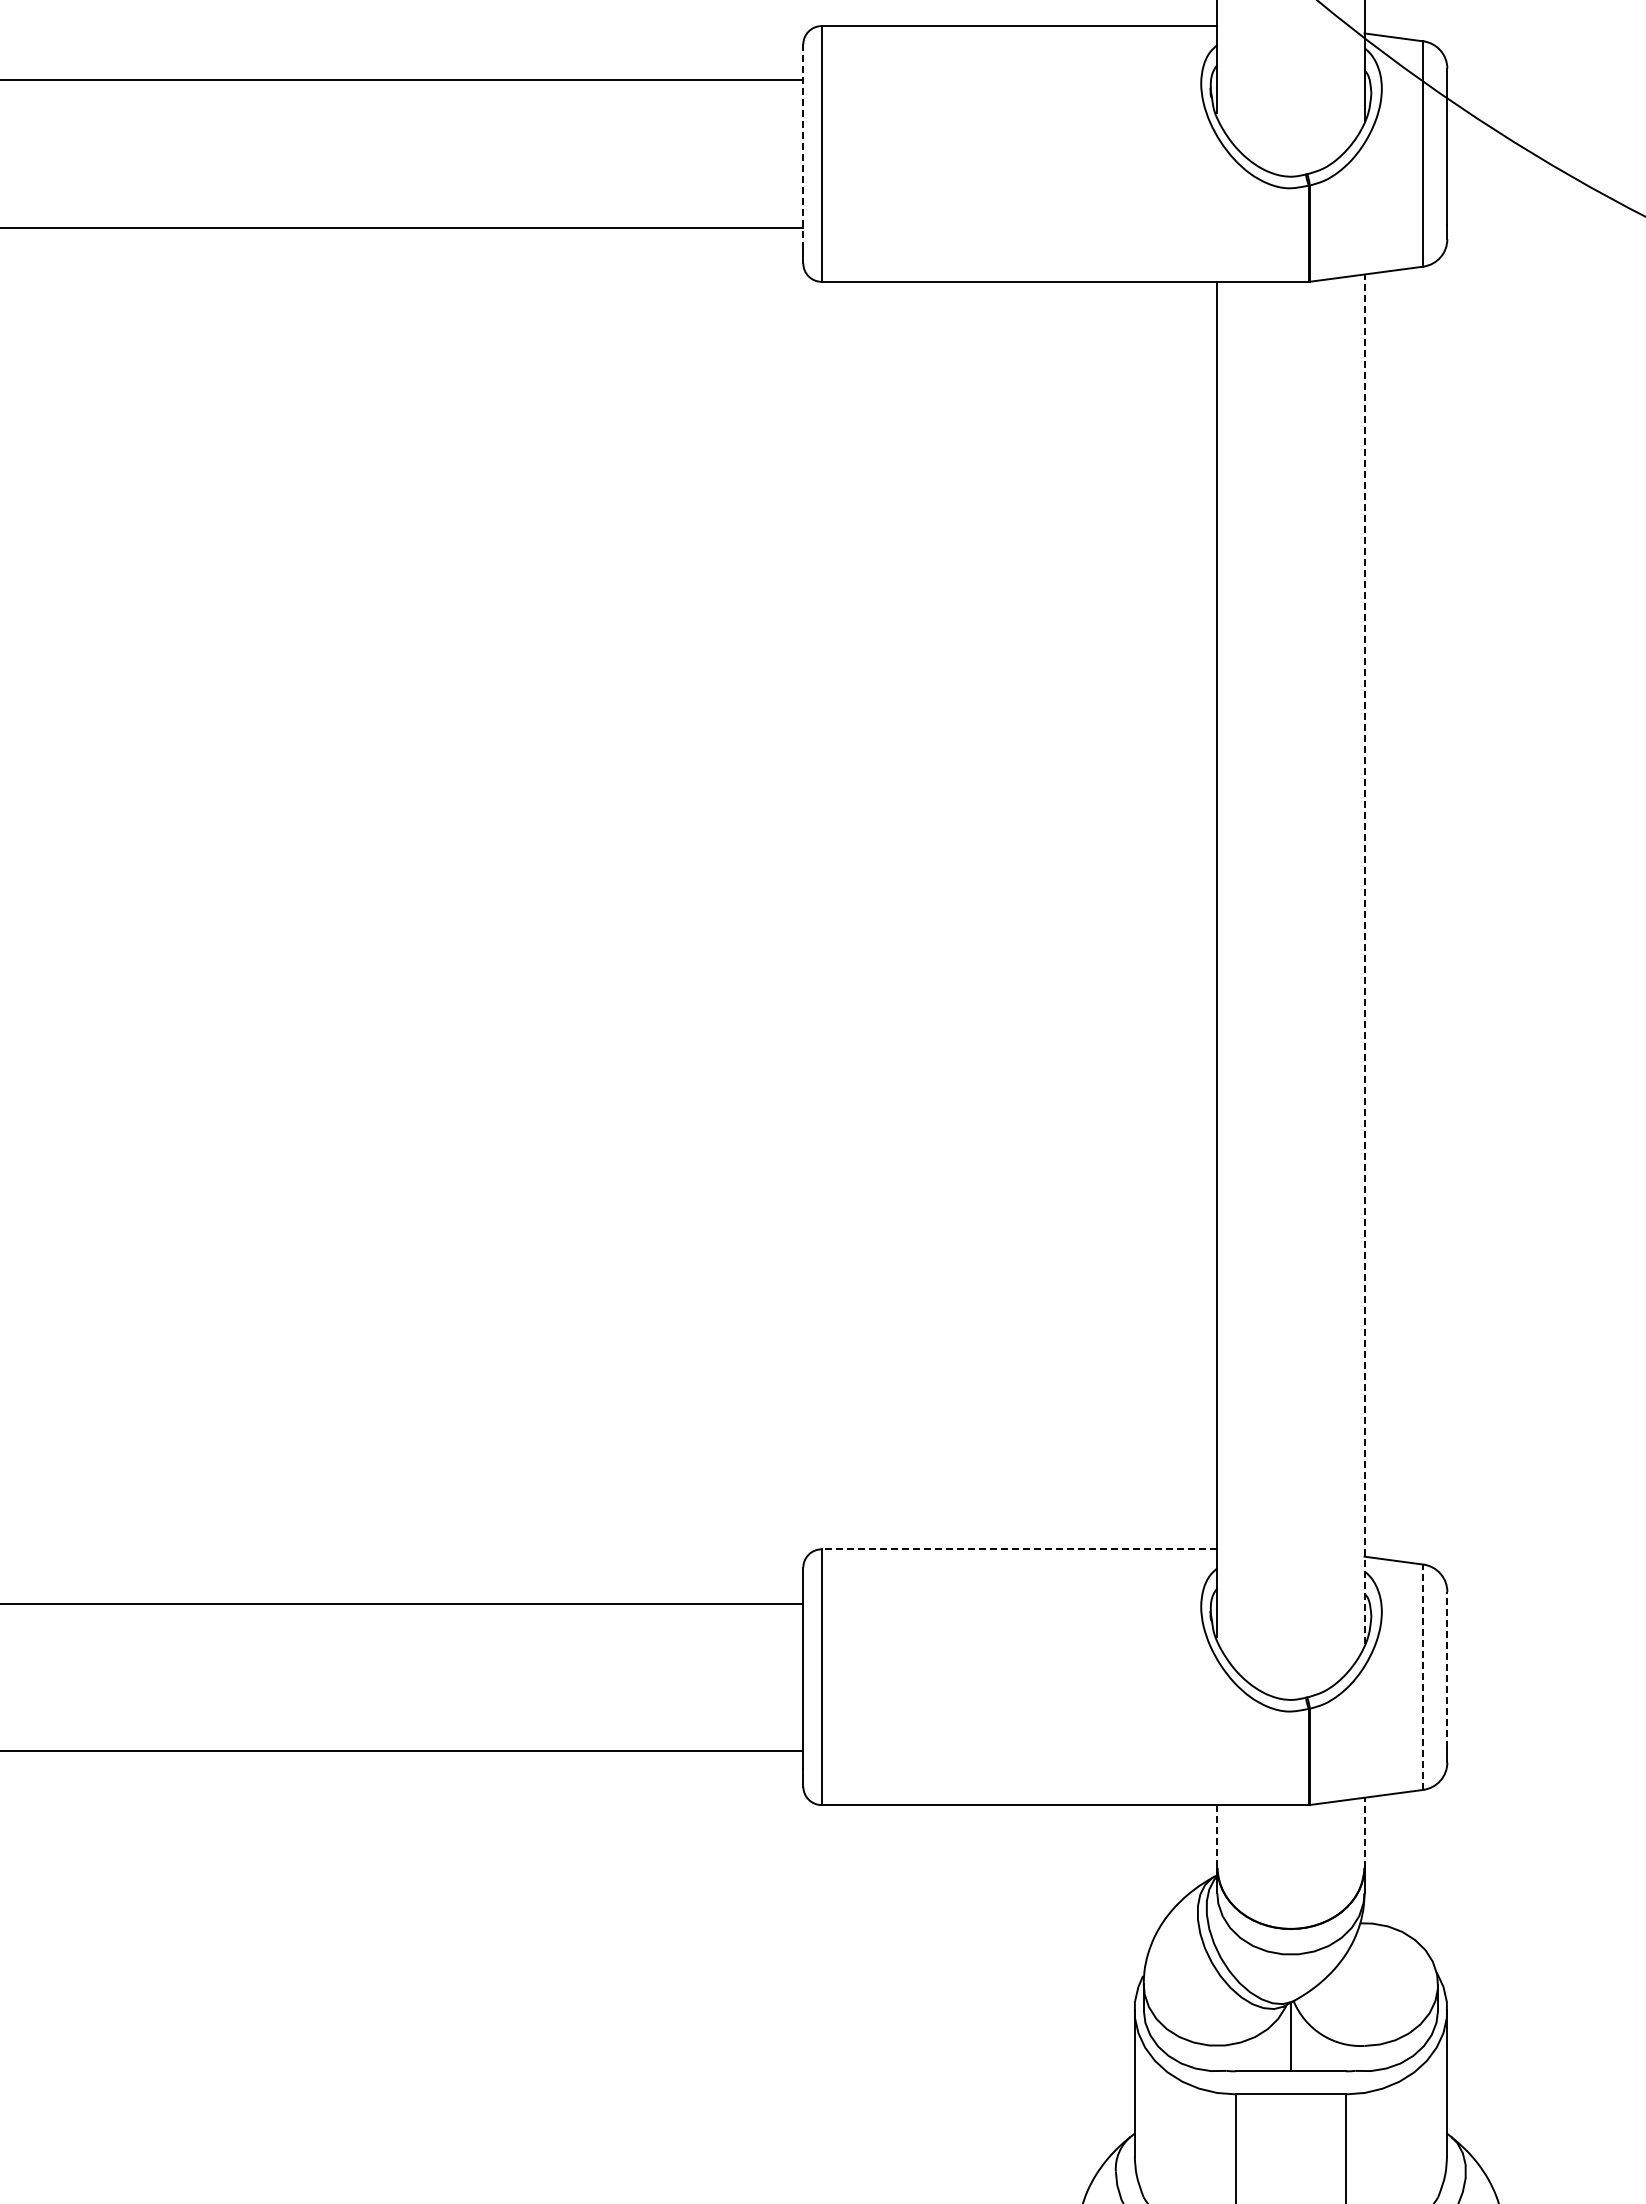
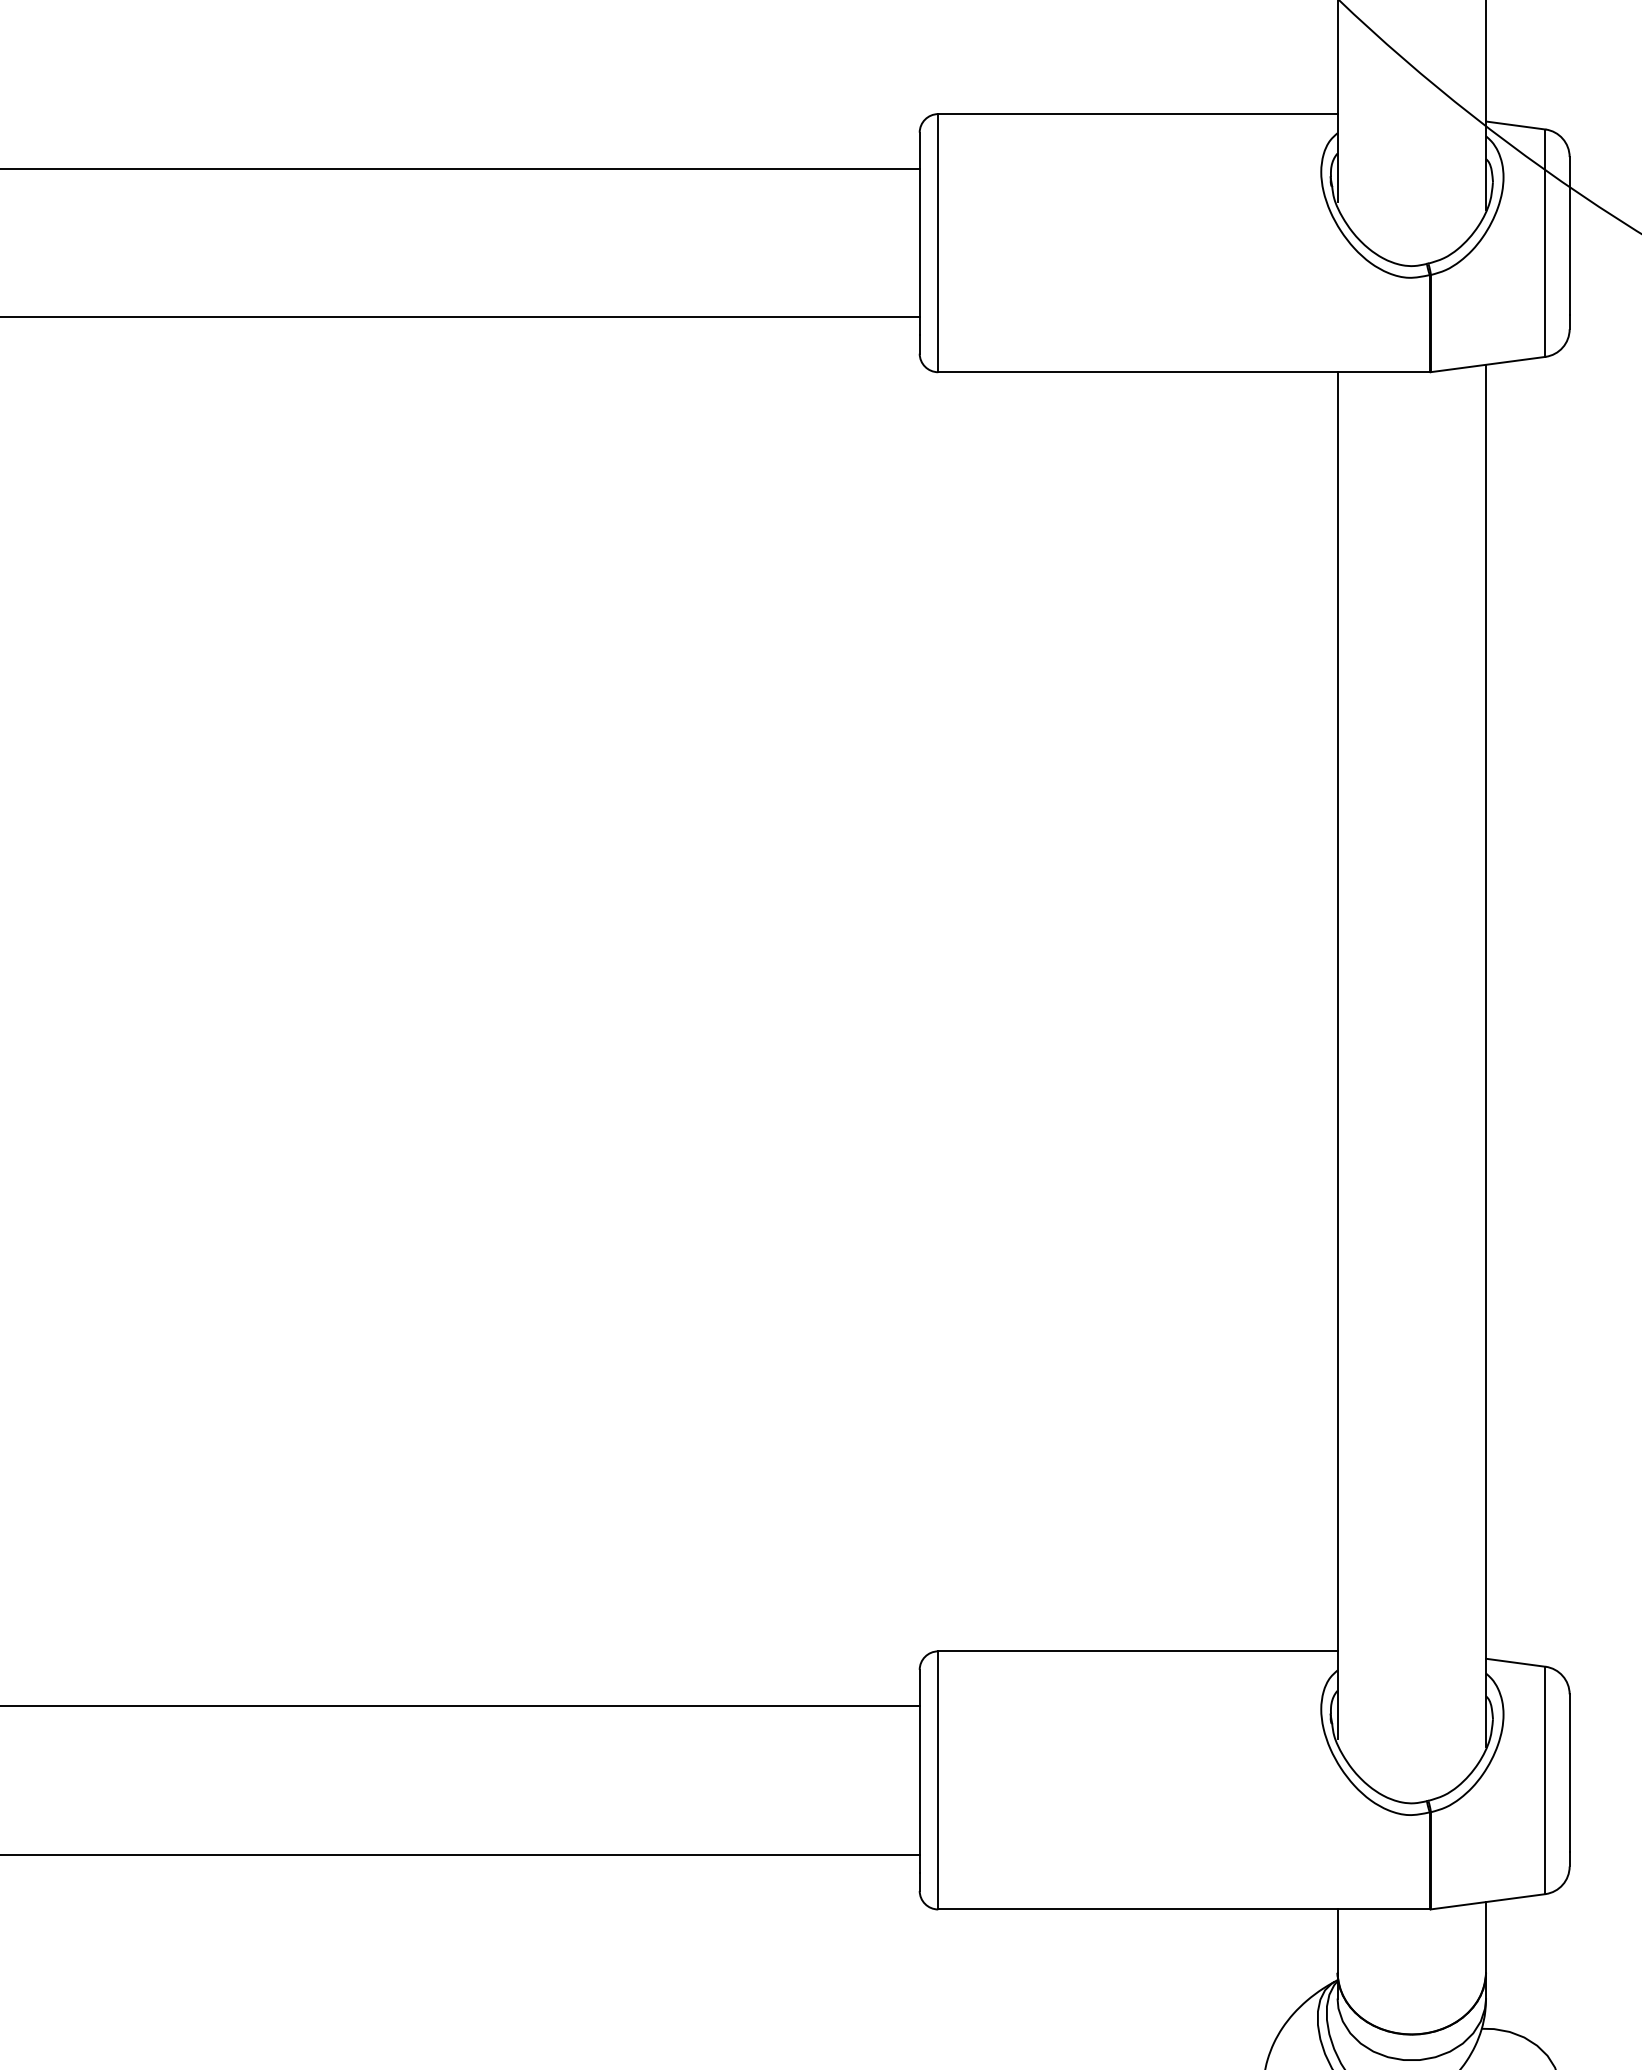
line: (803, 145) -> (919, 234), dashed -> solid
line: (1364, 959) -> (1486, 1056), dashed -> solid
line: (1019, 1549) -> (1137, 1651), dashed -> solid
line: (1447, 1669) -> (1569, 1772), dashed -> solid
line: (1423, 1677) -> (1545, 1780), dashed -> solid
line: (1364, 1832) -> (1486, 1937), dashed -> solid
line: (1217, 1836) -> (1337, 1941), dashed -> solid

